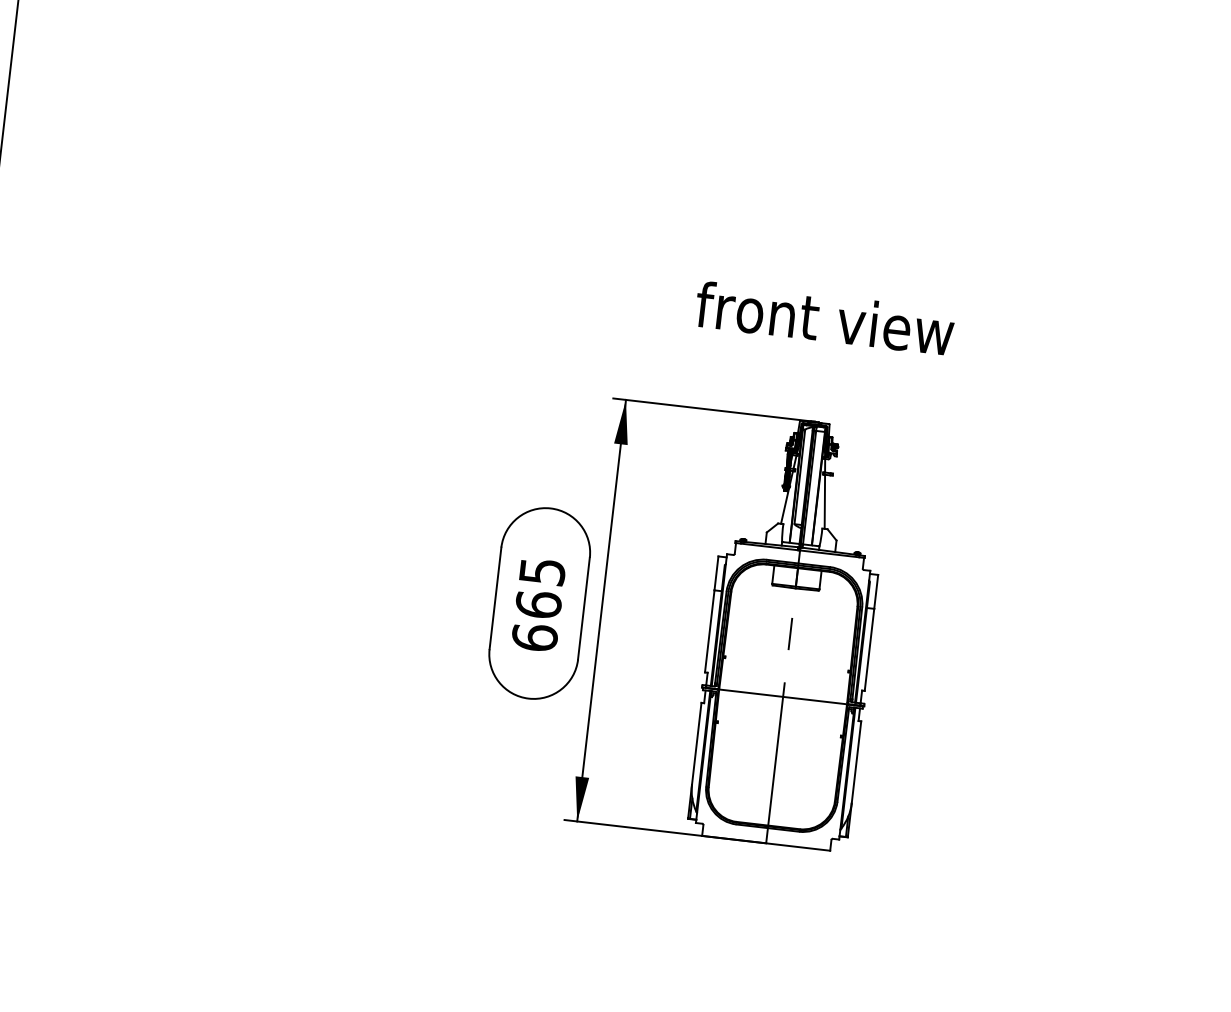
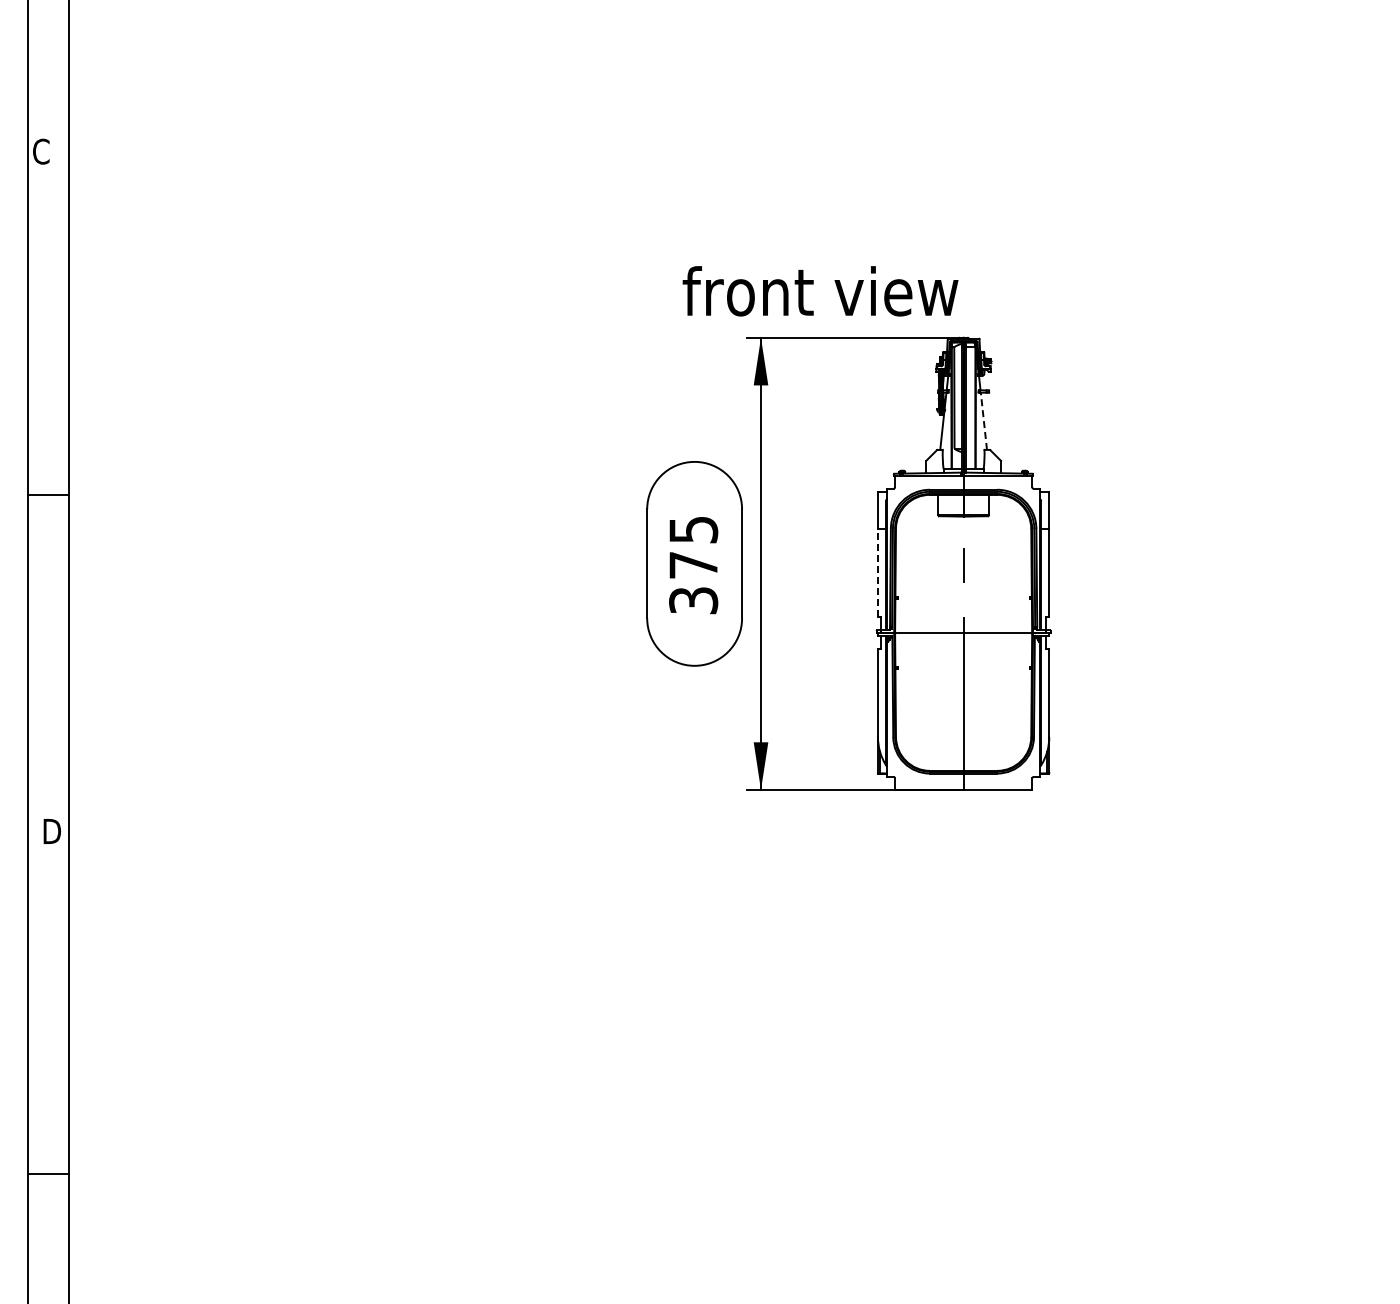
text: (824, 318) -> (820, 291), moved
line: (824, 501) -> (983, 421), solid -> dashed
text: (536, 620) -> (693, 582), 665 -> 375
line: (709, 631) -> (877, 572), solid -> dashed

